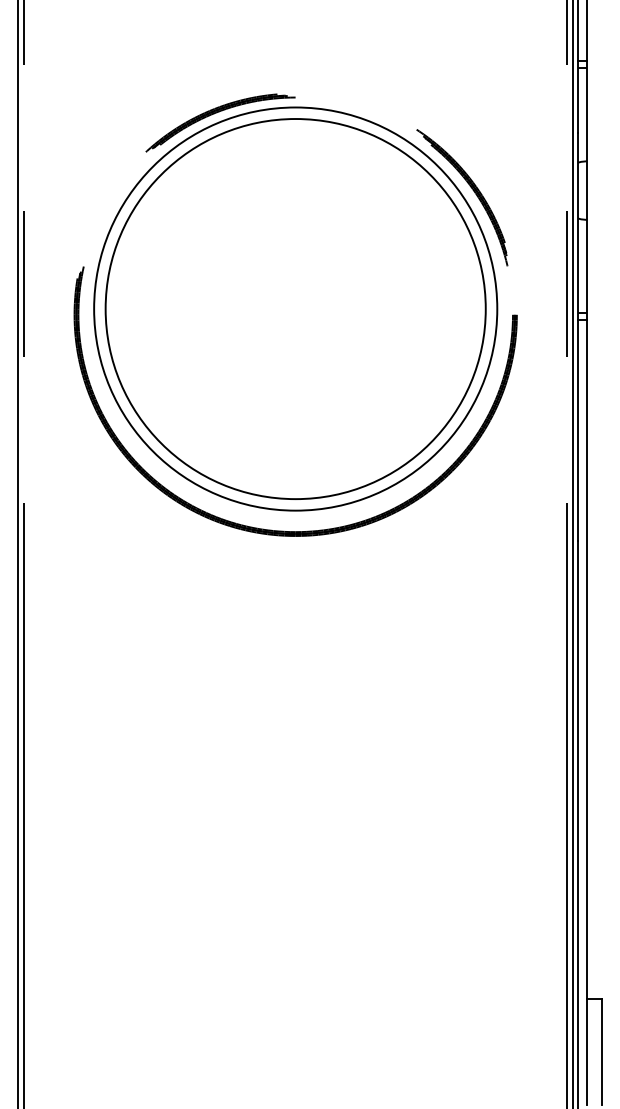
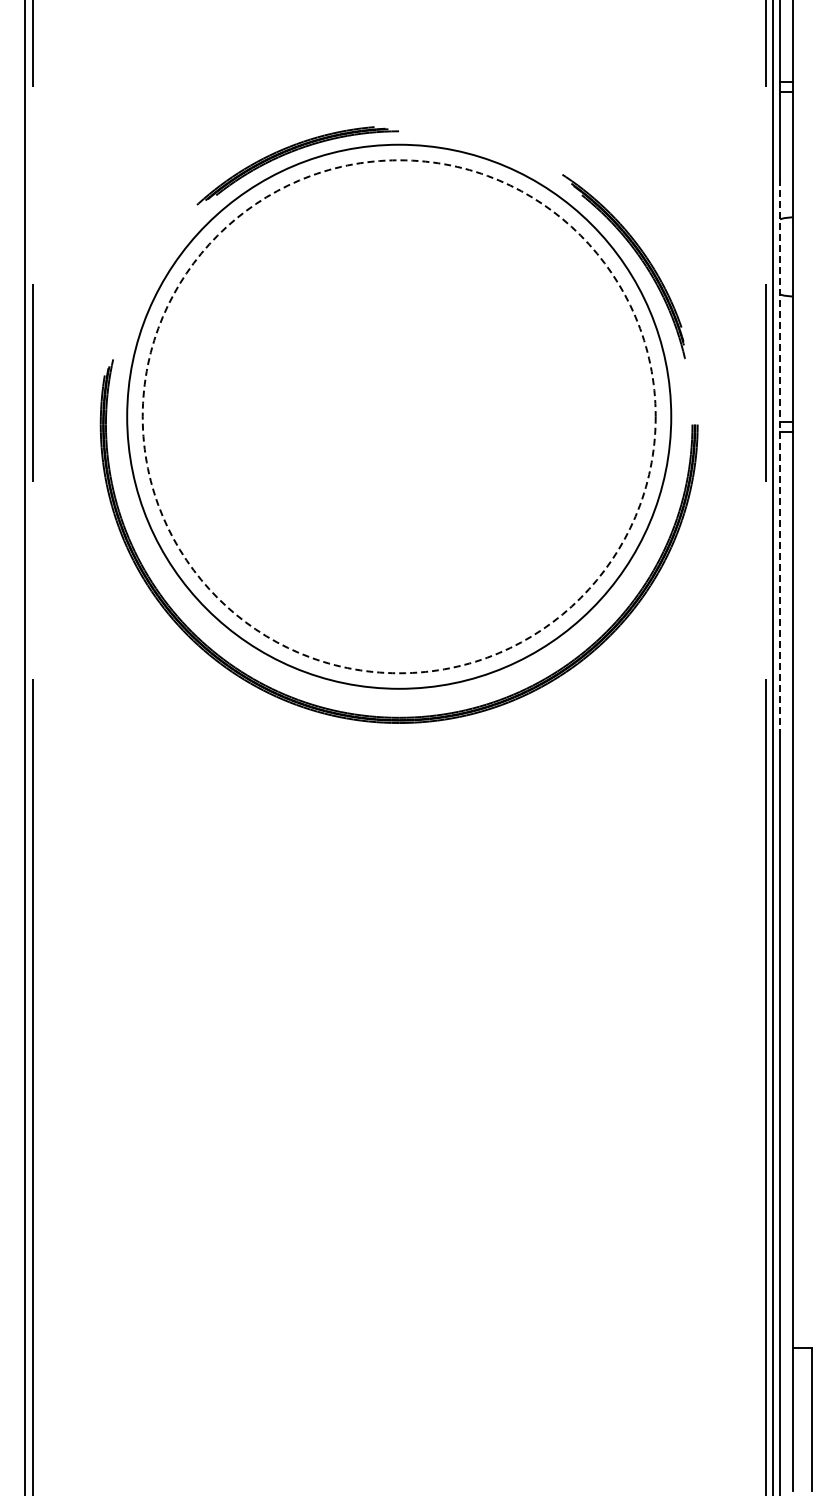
circle: (295, 308) -> (398, 416), solid -> dashed
line: (578, 337) -> (780, 454), solid -> dashed

